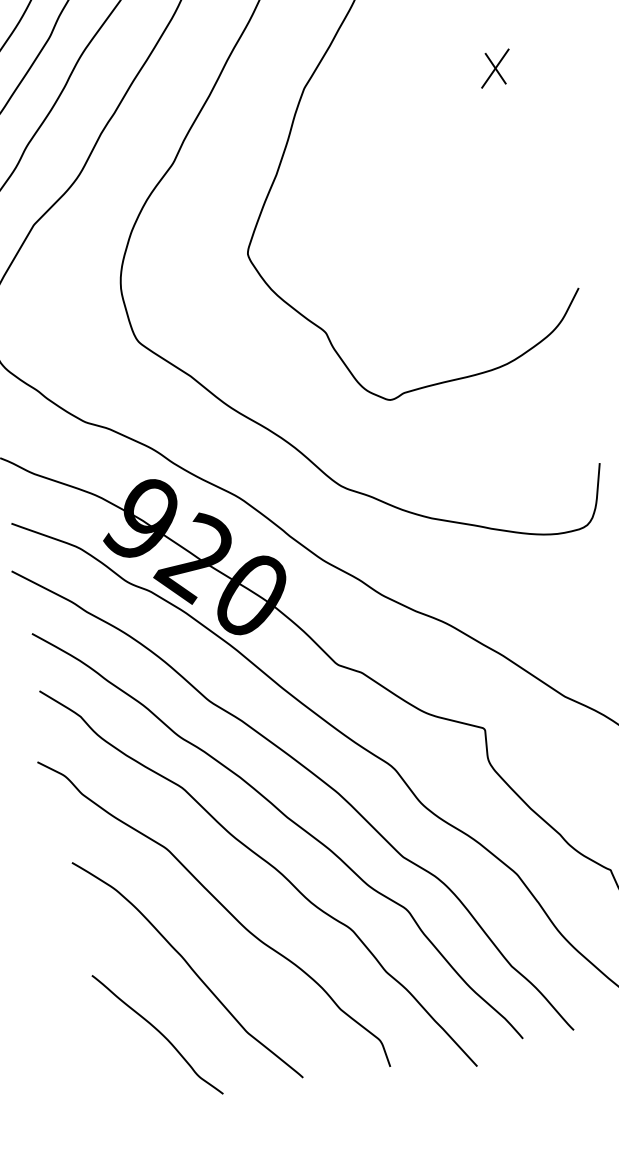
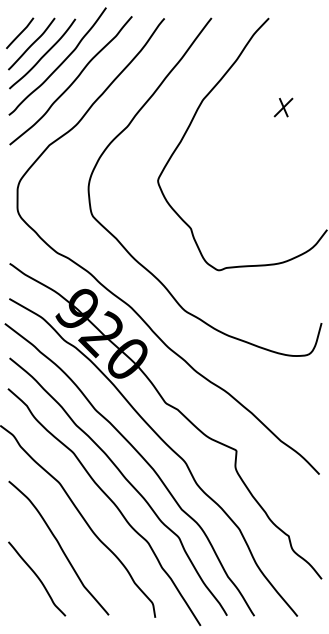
part: (495, 68) -> (283, 107), moved

